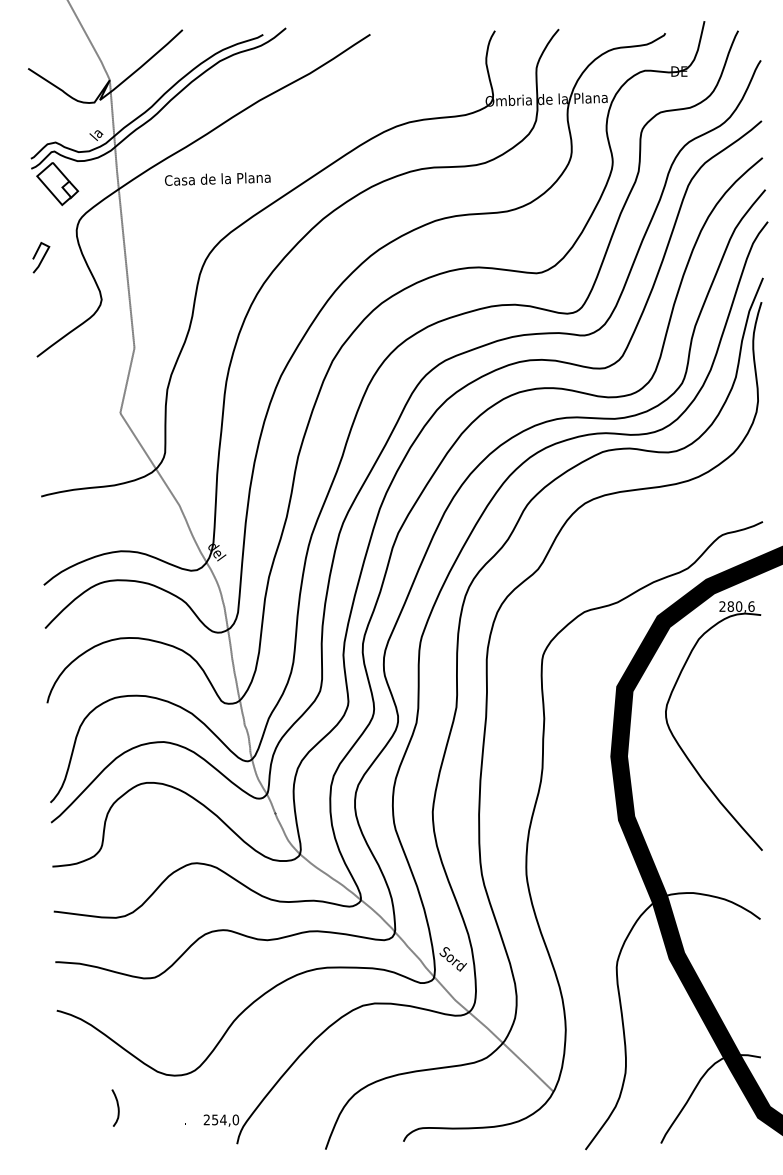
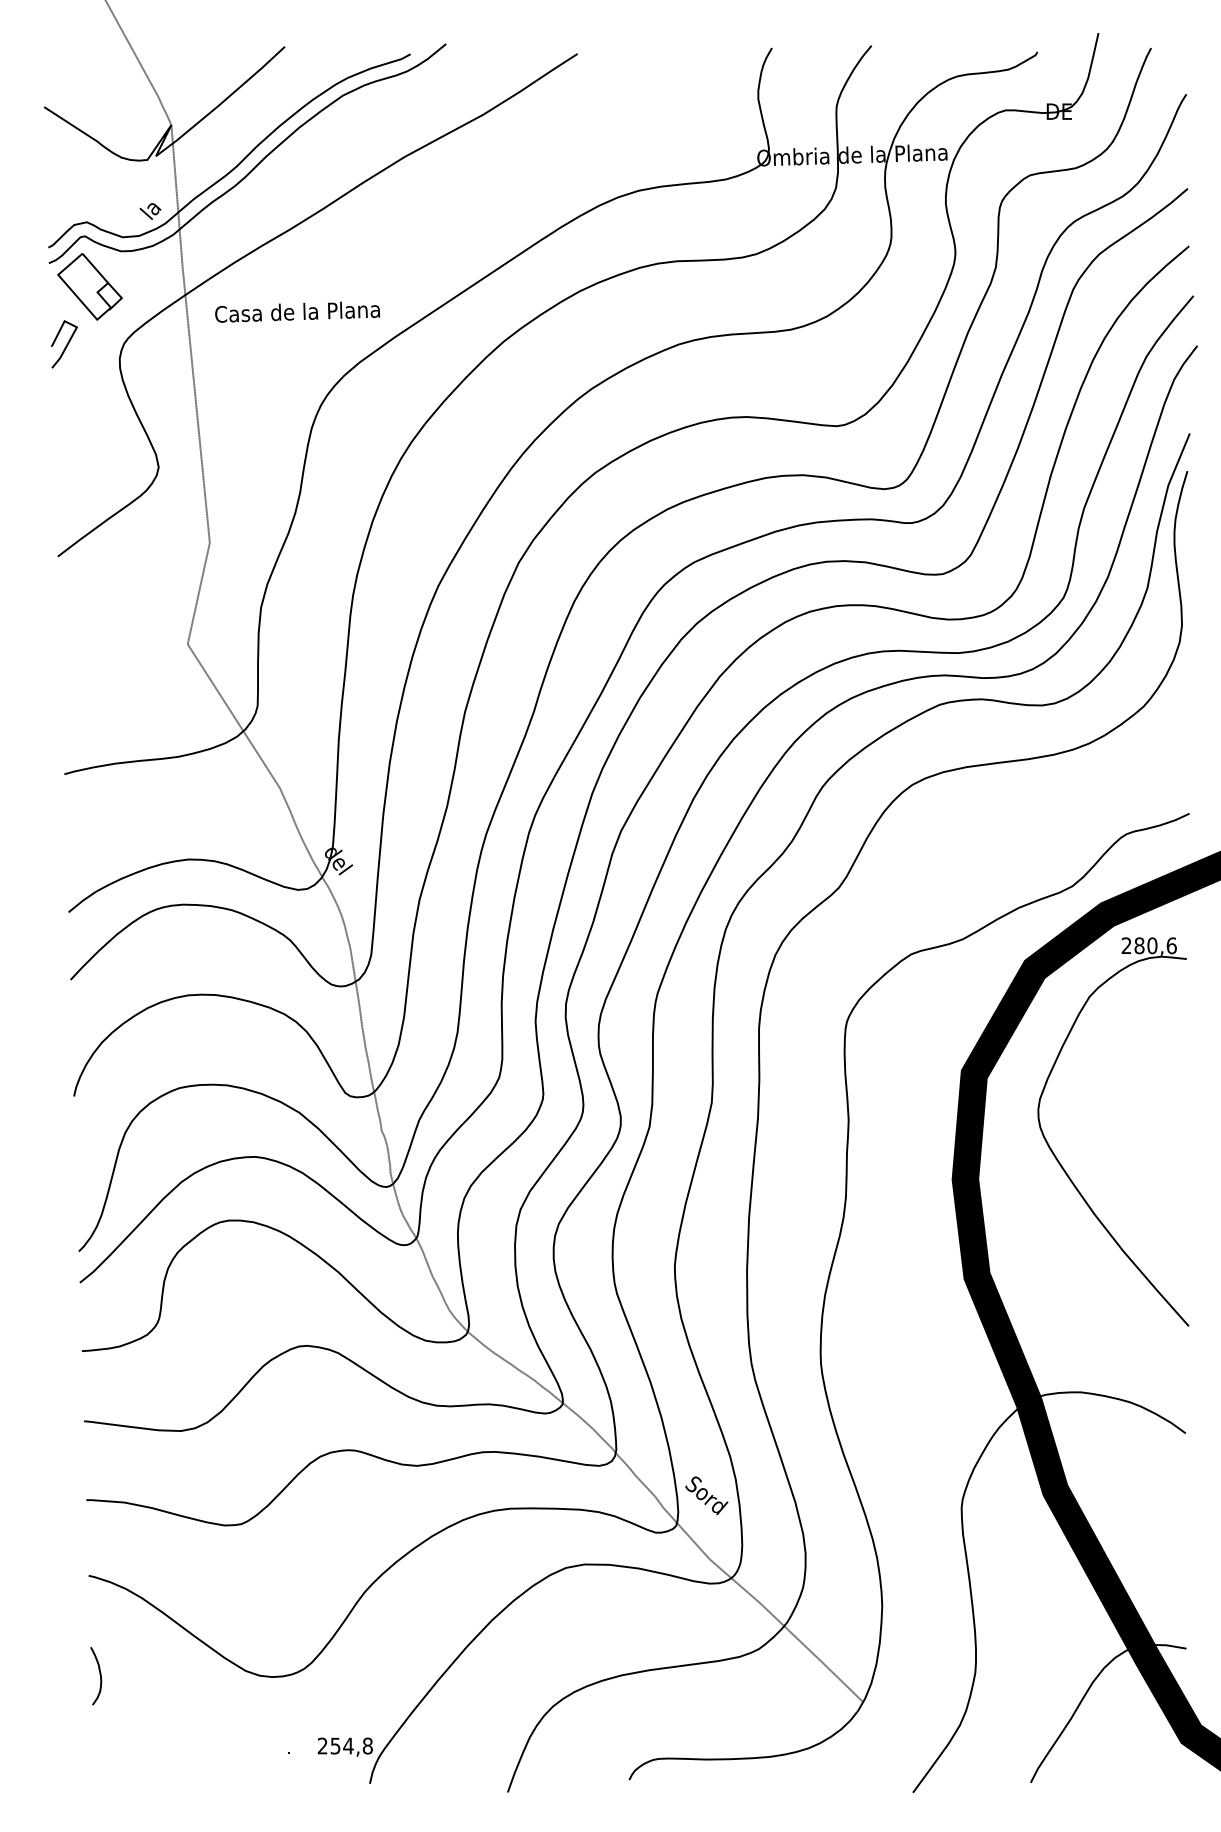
text: (217, 178) -> (297, 311), moved
curve: (42, 257) -> (66, 343), moved
curve: (117, 1107) -> (99, 1675), moved
text: (235, 1119) -> (367, 1745), 254,0 -> 254,8

